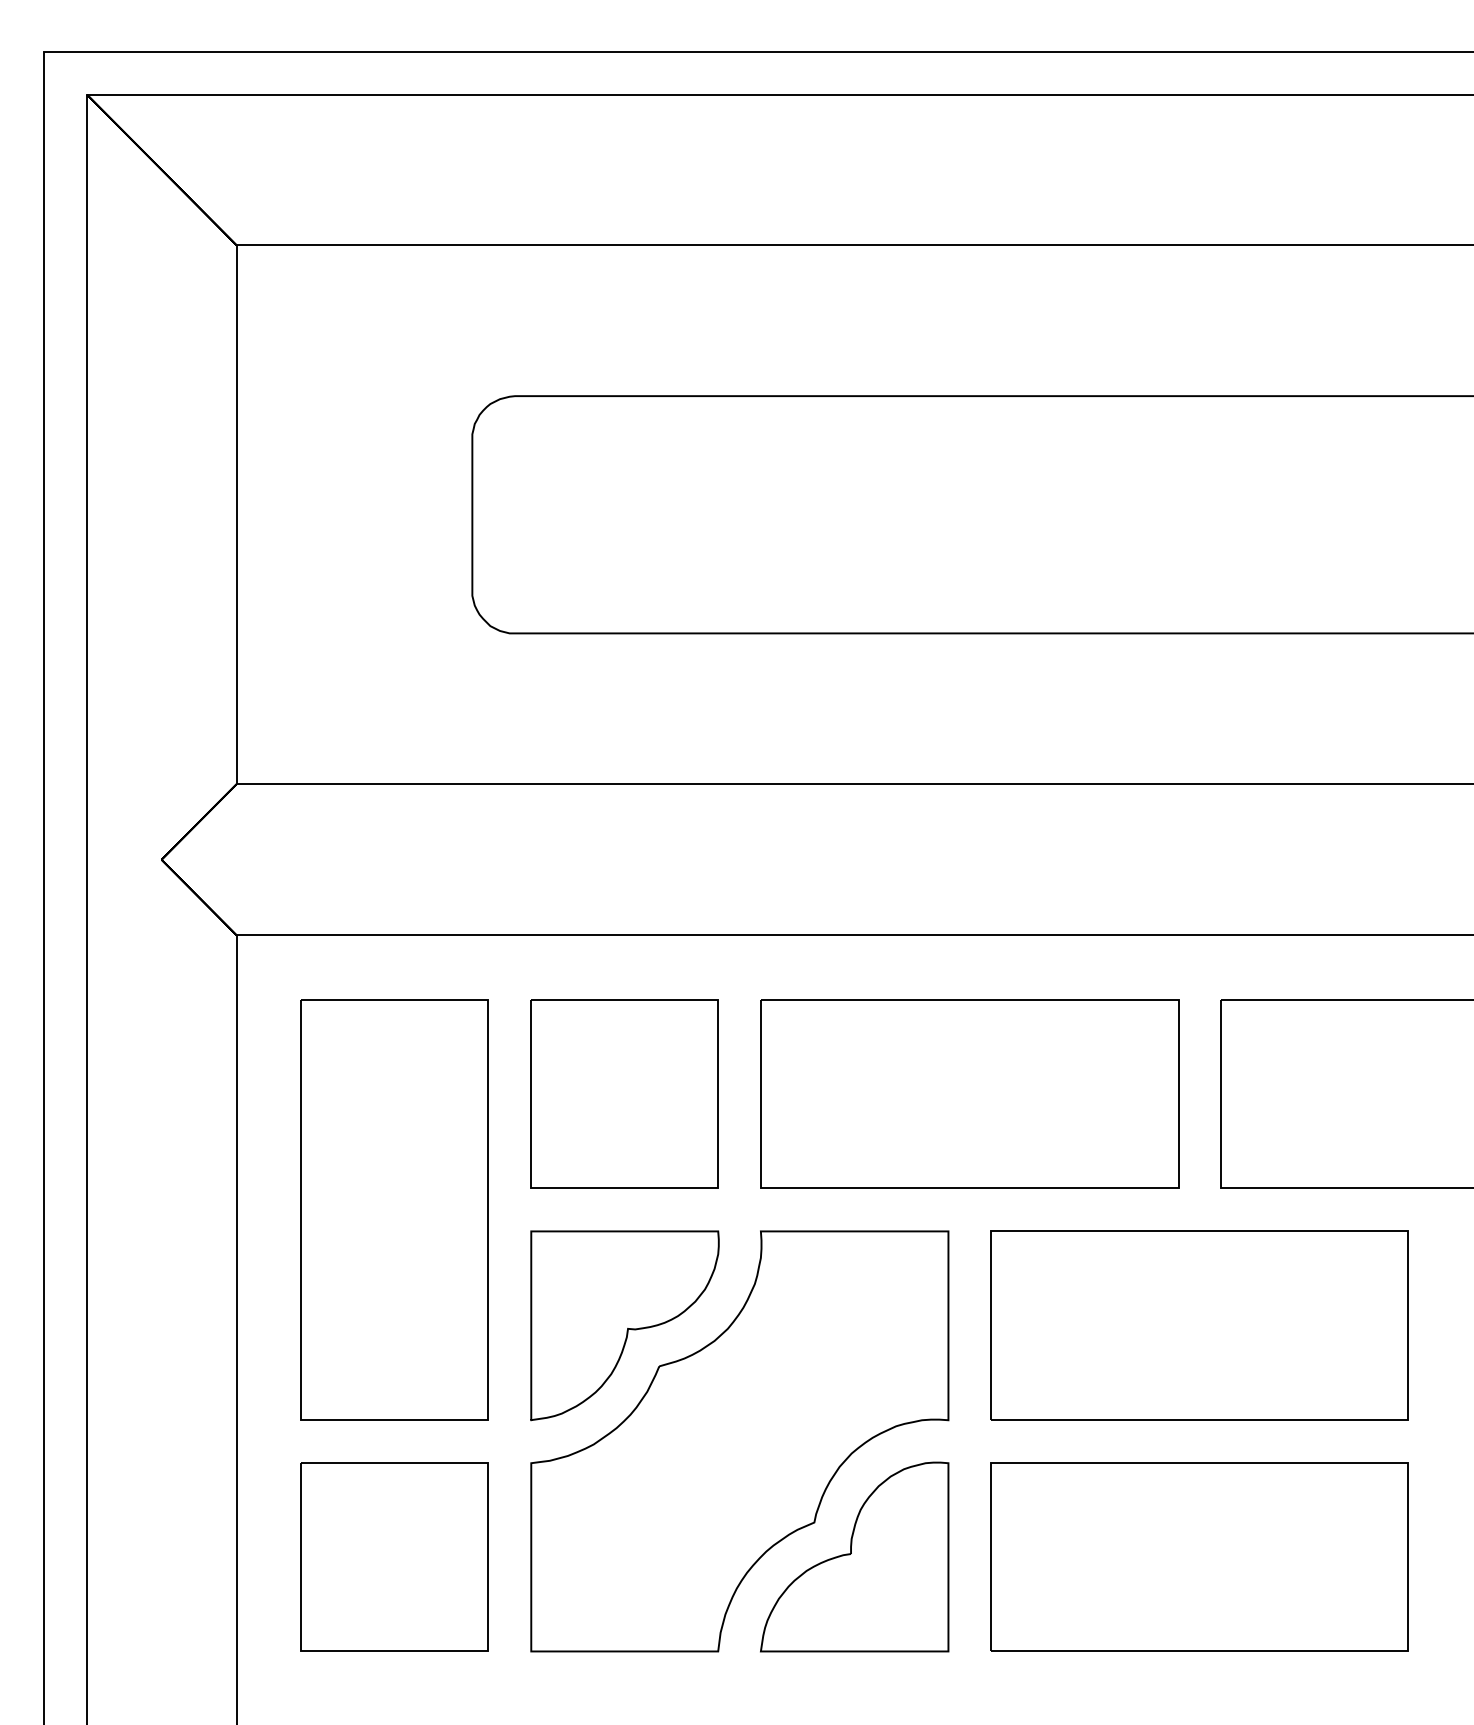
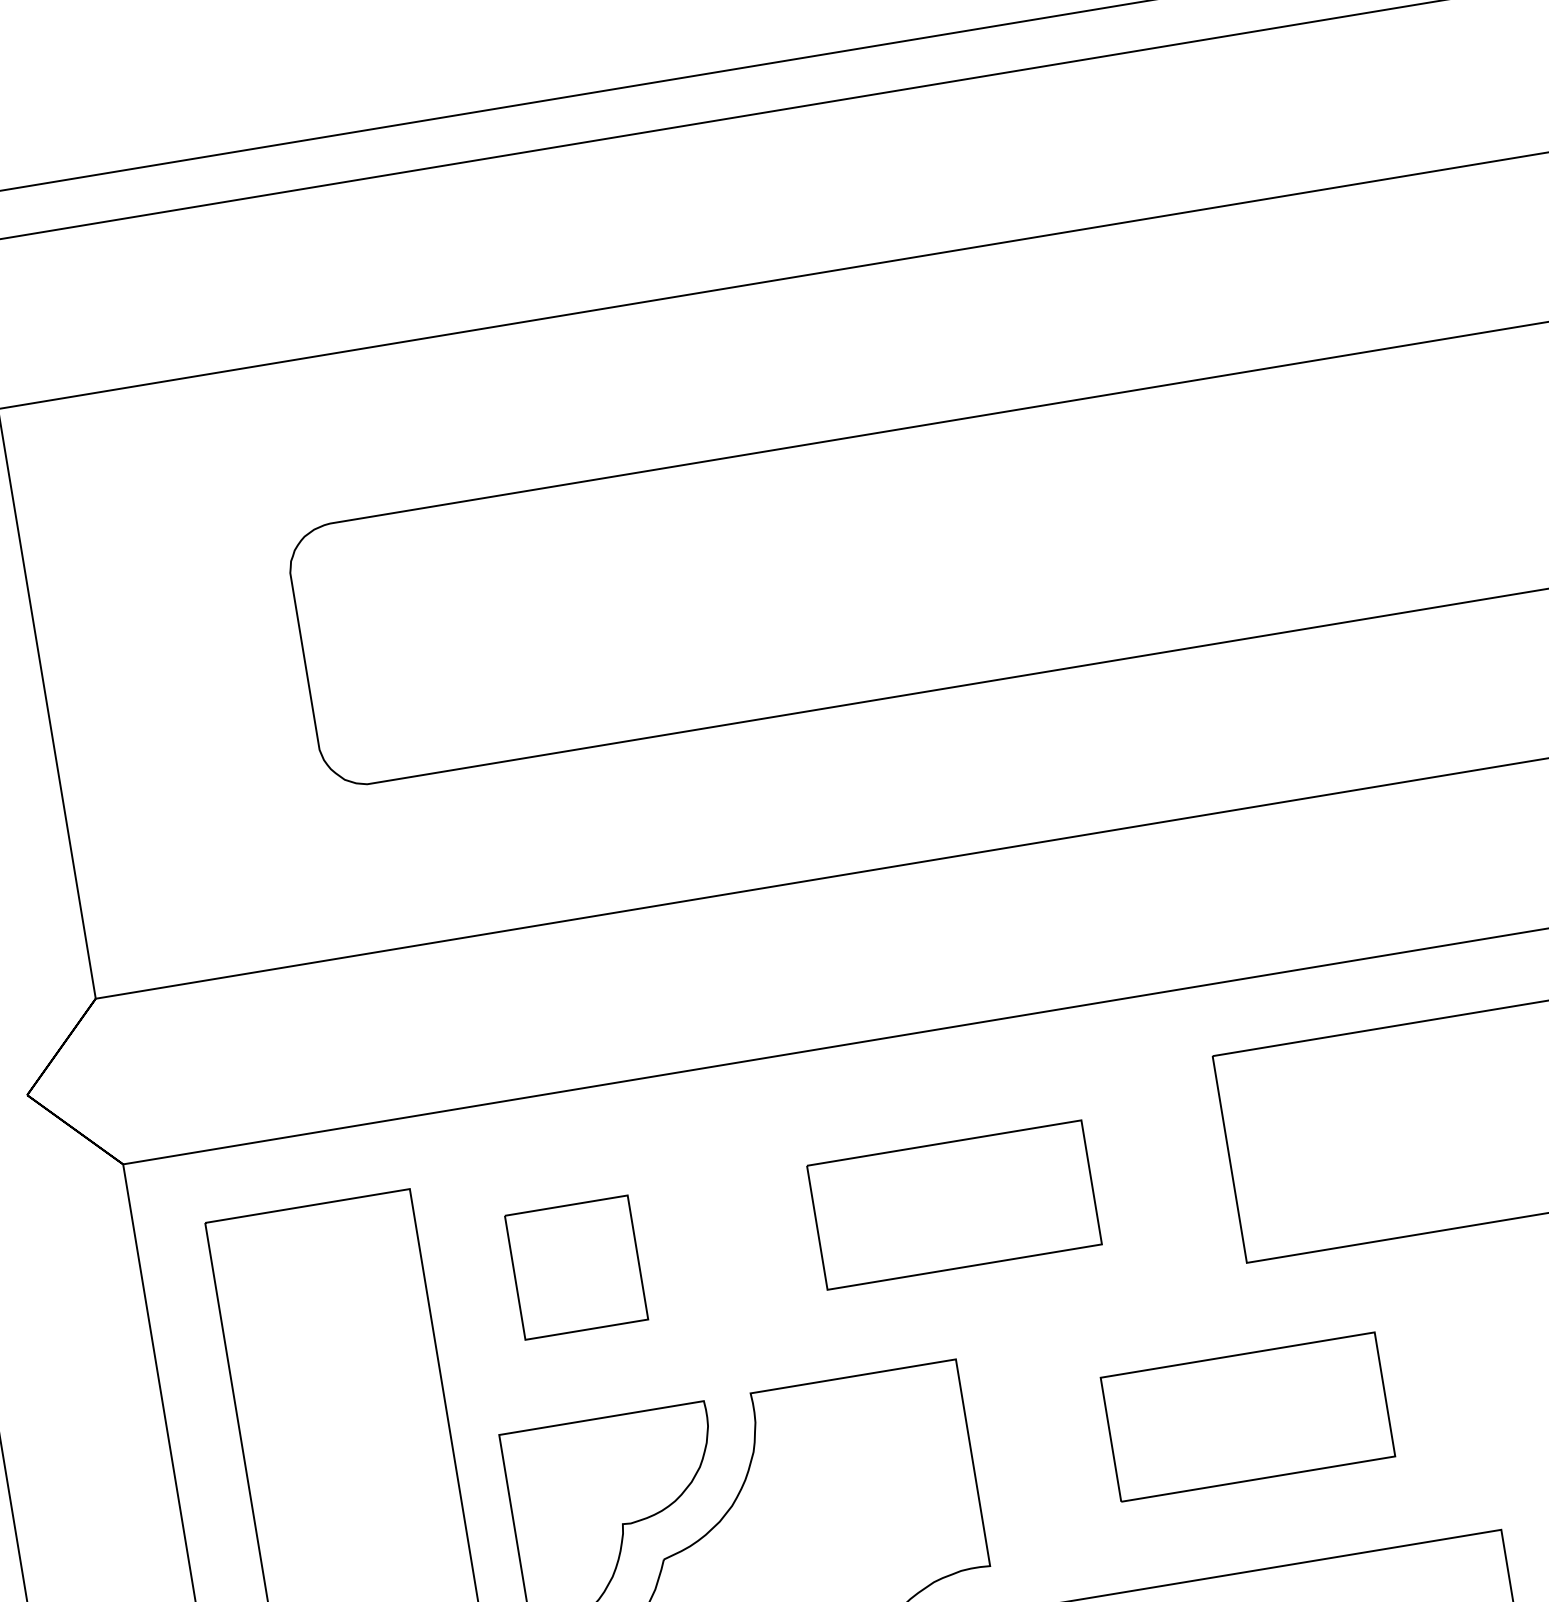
part: (624, 1093) -> (576, 1267), size x0.6
part: (969, 1093) -> (954, 1204), size x0.6
part: (1199, 1325) -> (1247, 1416), size x0.6

